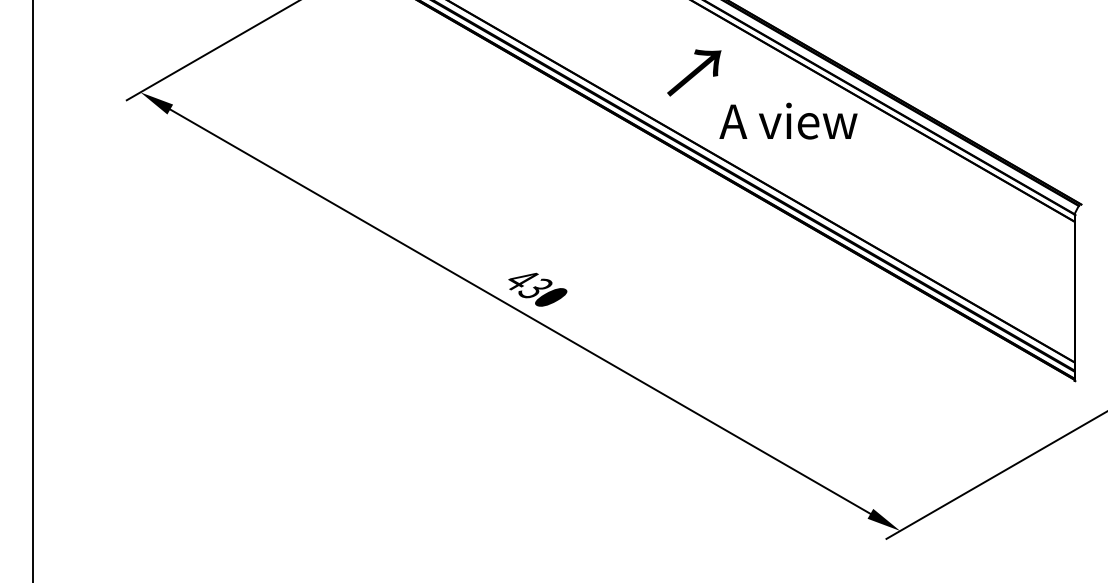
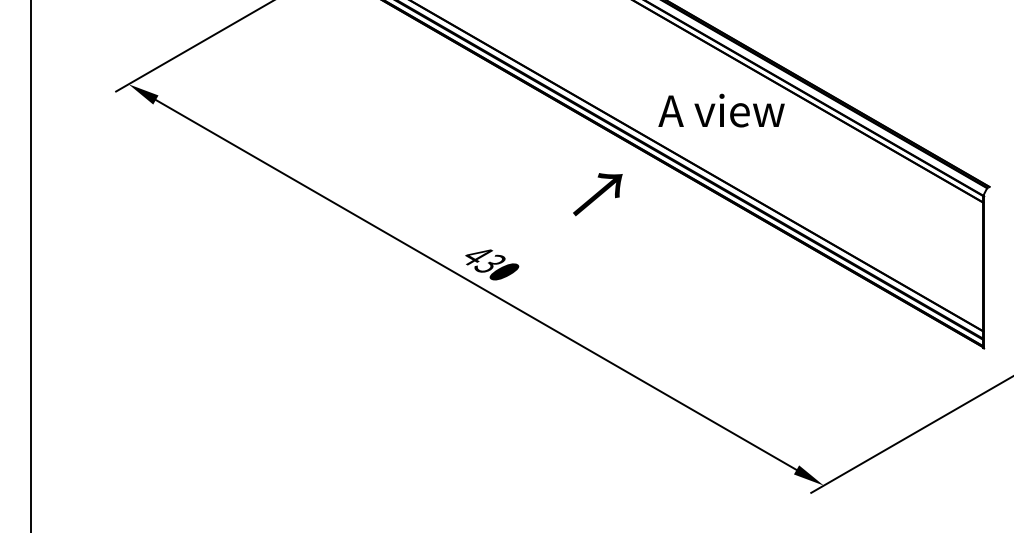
text: (694, 72) -> (598, 194), moved

